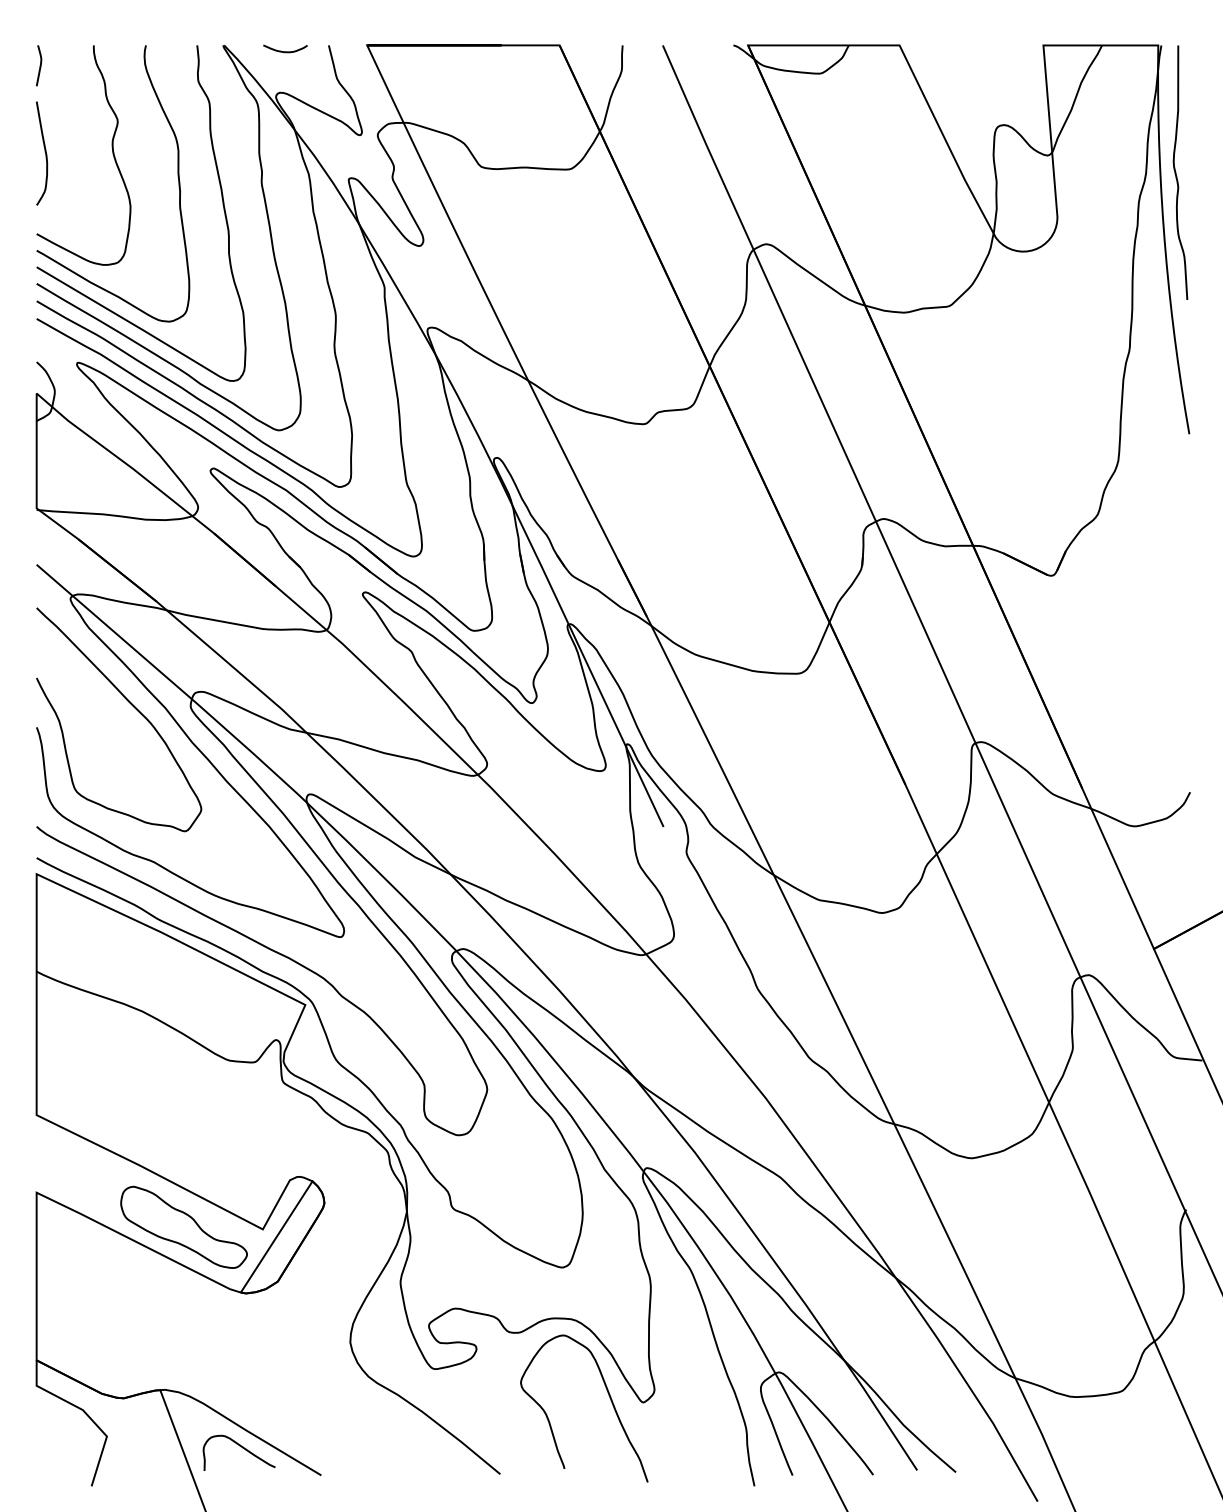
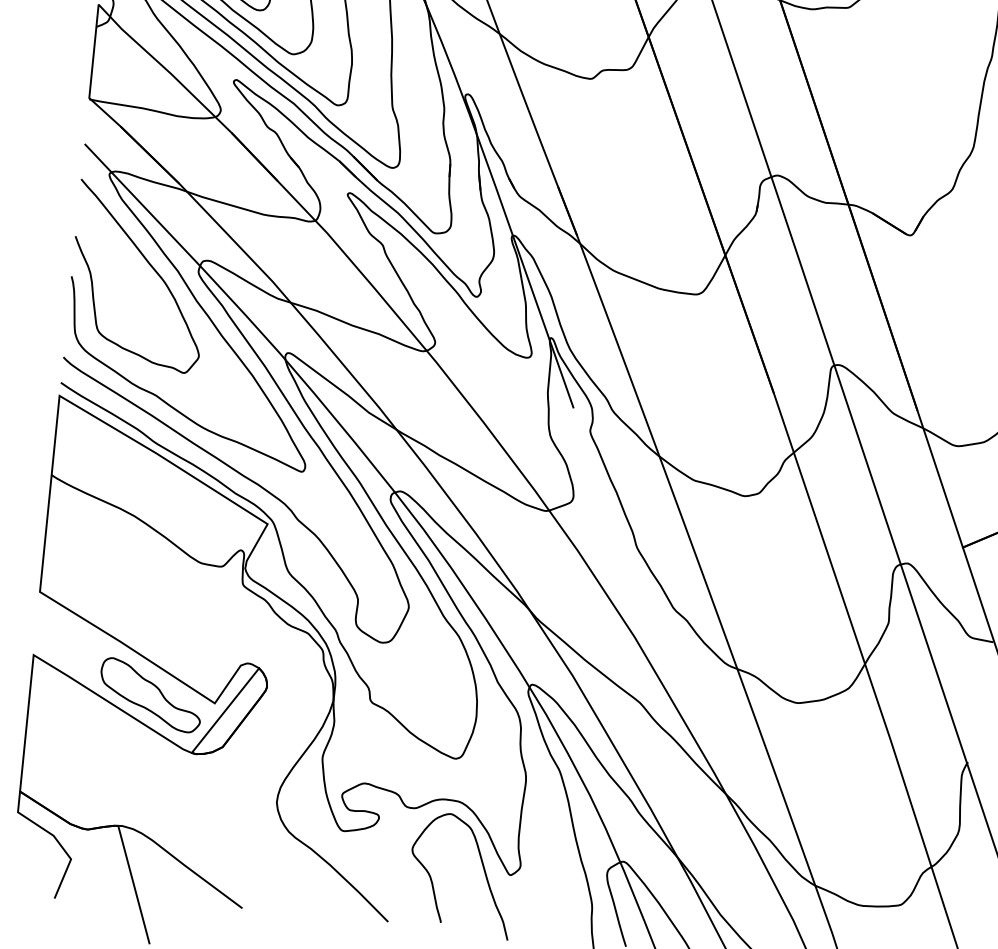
curve: (242, 1448) -> (180, 880), removed

